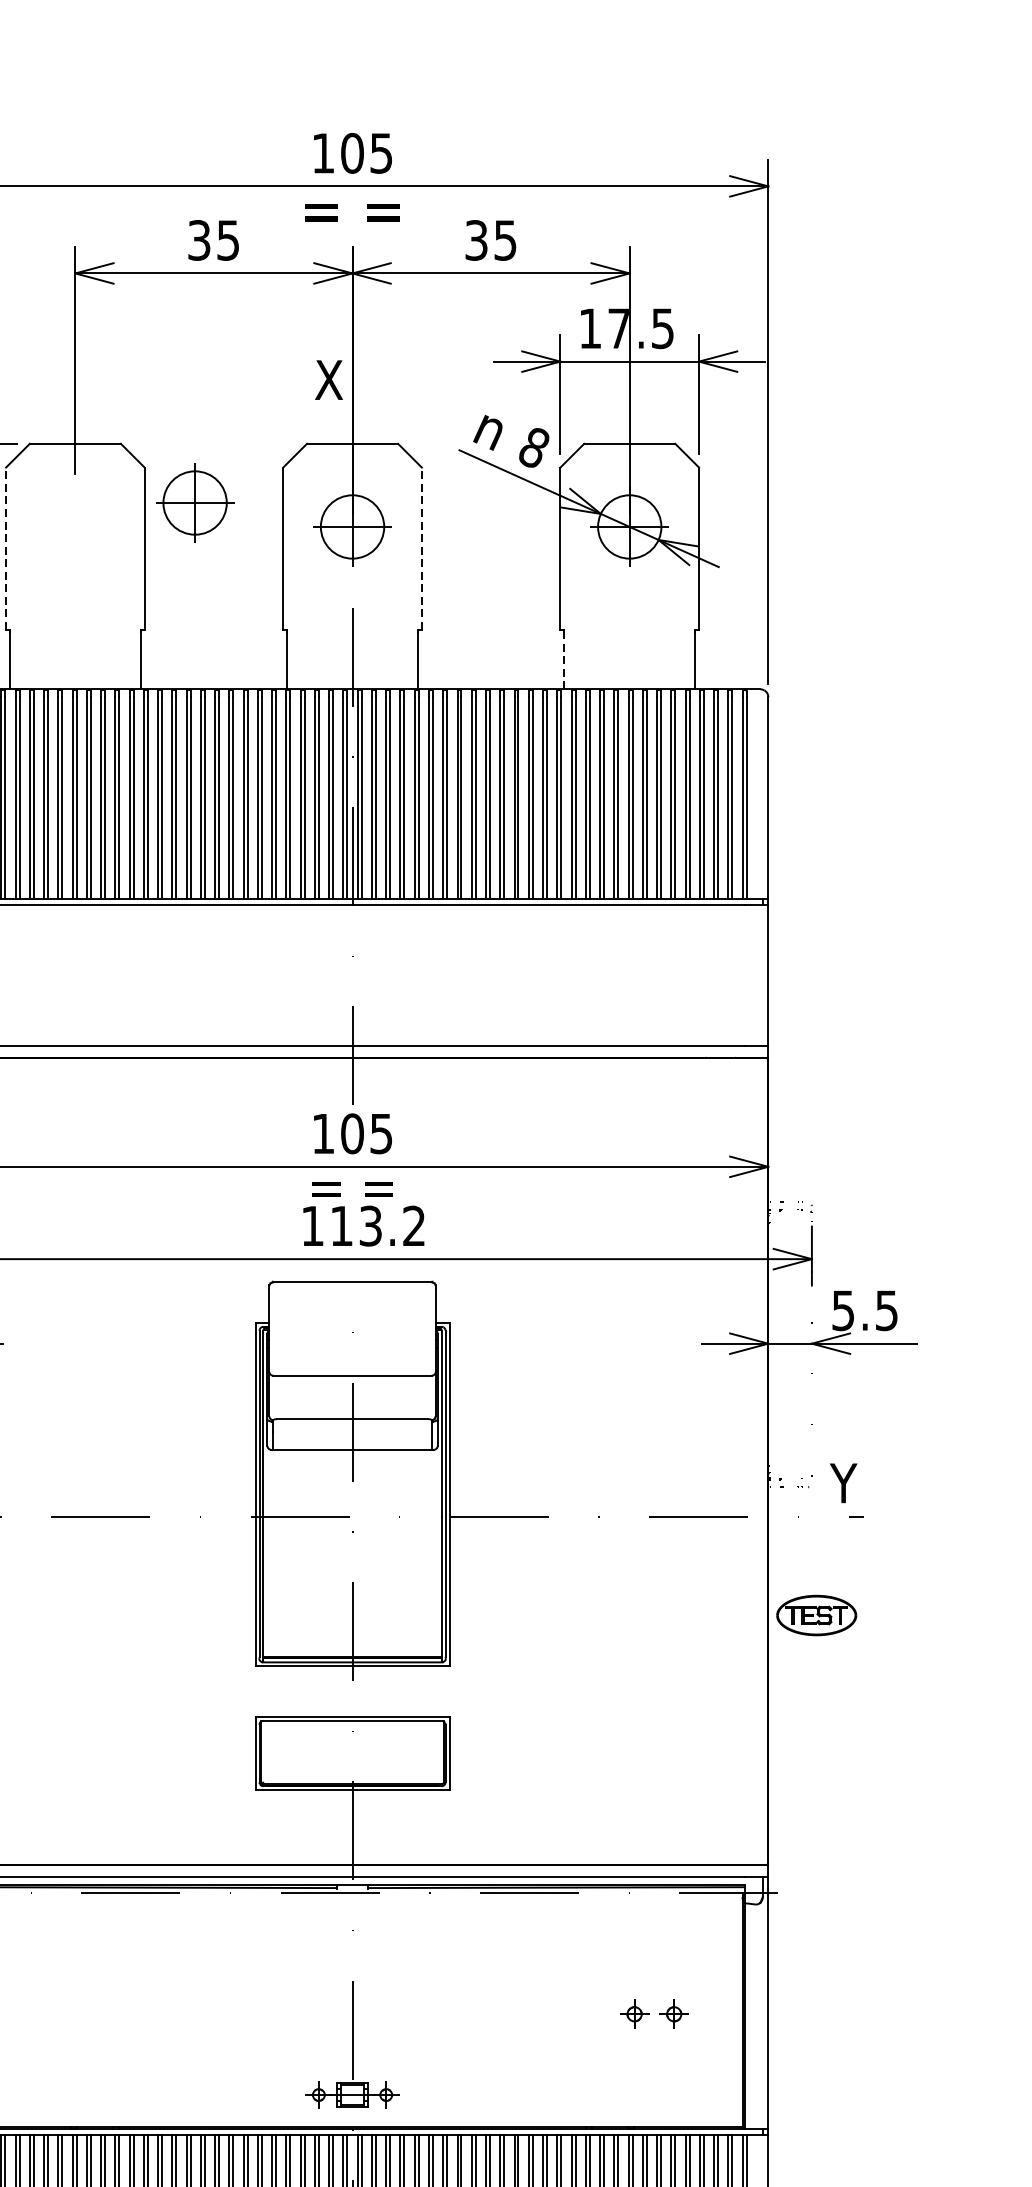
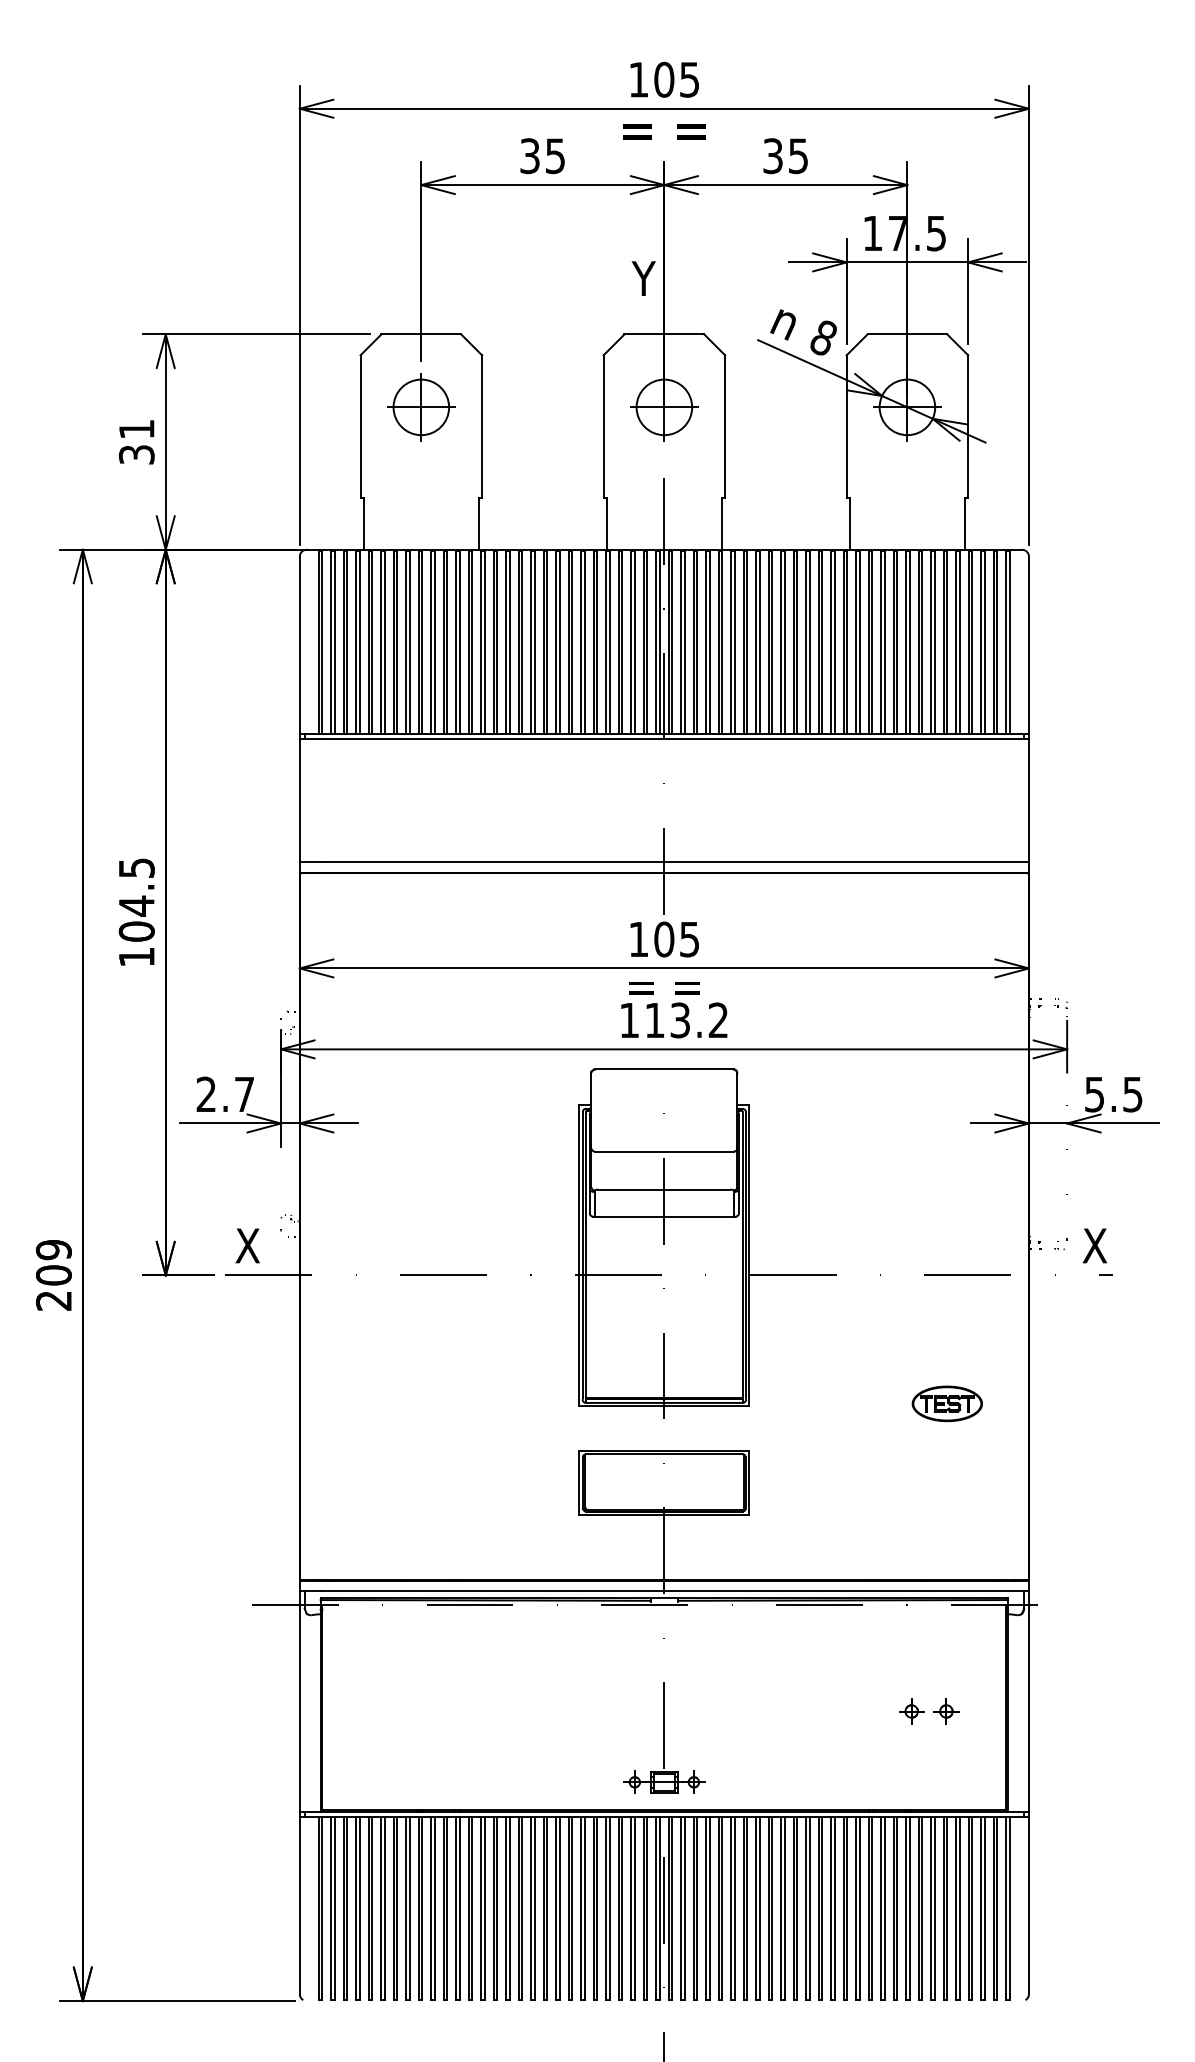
text: (328, 379) -> (643, 278), X -> Y
part: (195, 503) -> (421, 407), moved
line: (5, 548) -> (360, 426), dashed -> solid
line: (422, 548) -> (725, 426), dashed -> solid
line: (564, 660) -> (850, 524), dashed -> solid
text: (843, 1482) -> (1094, 1245), Y -> X
part: (815, 1615) -> (946, 1403), moved

